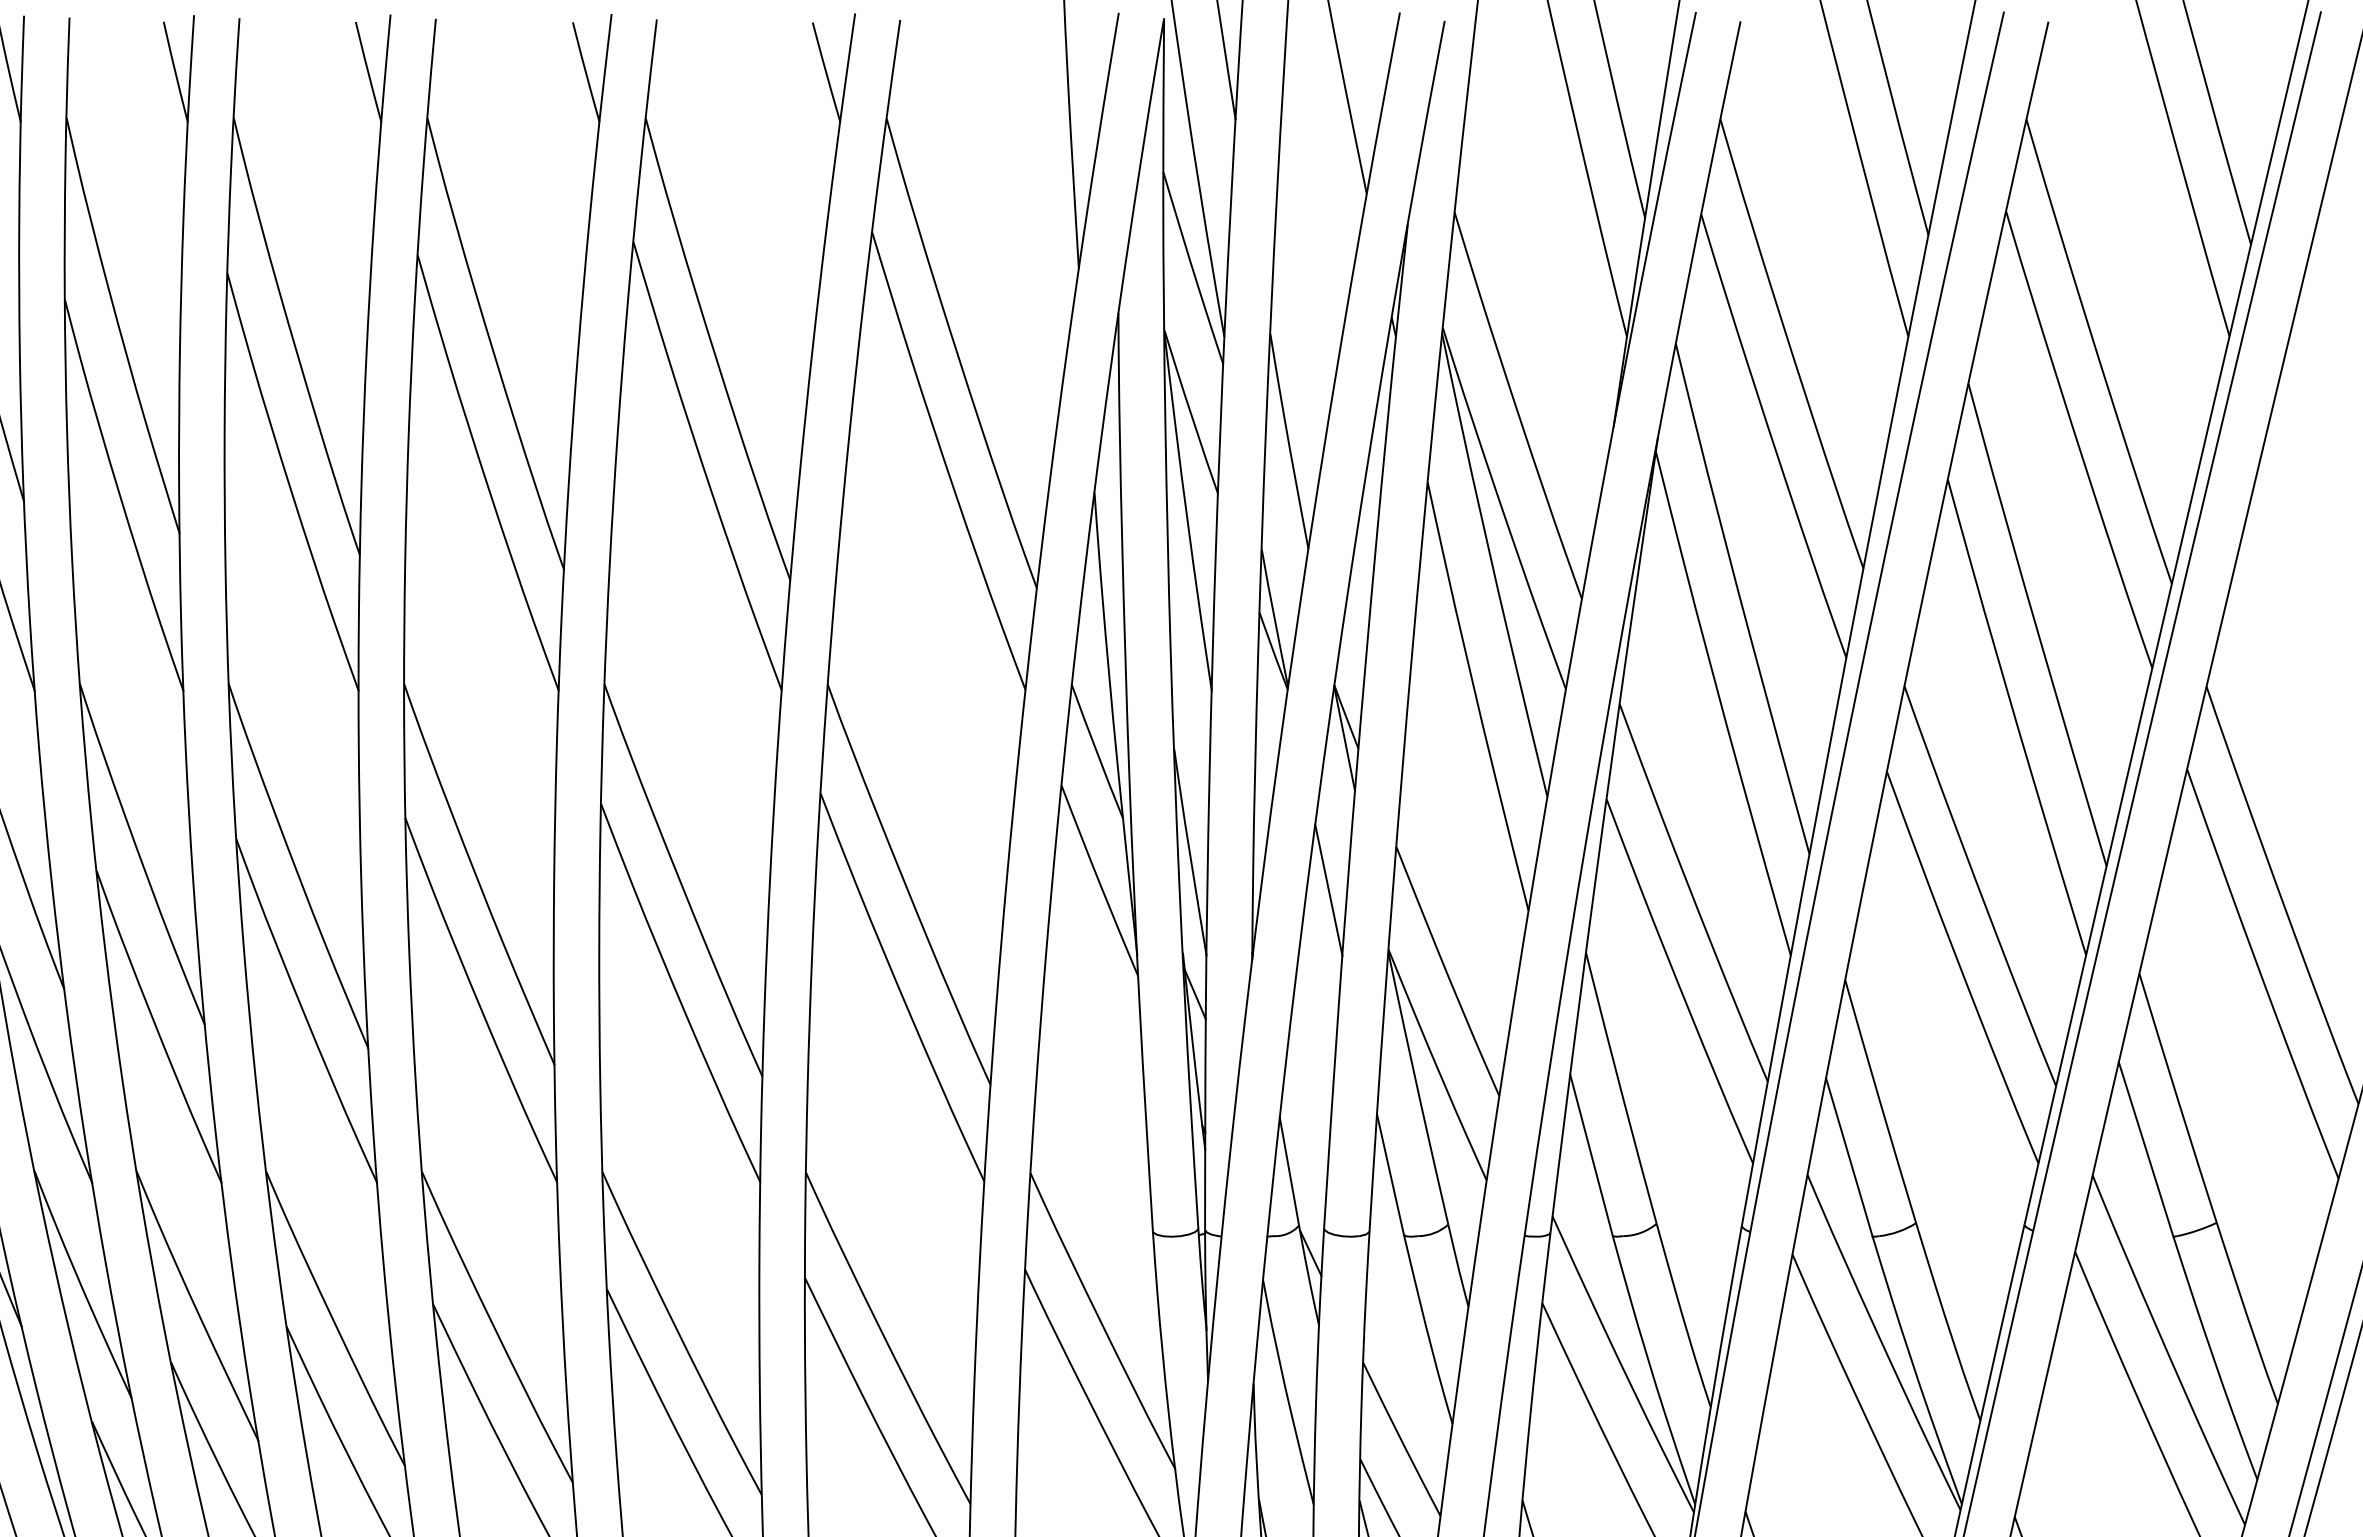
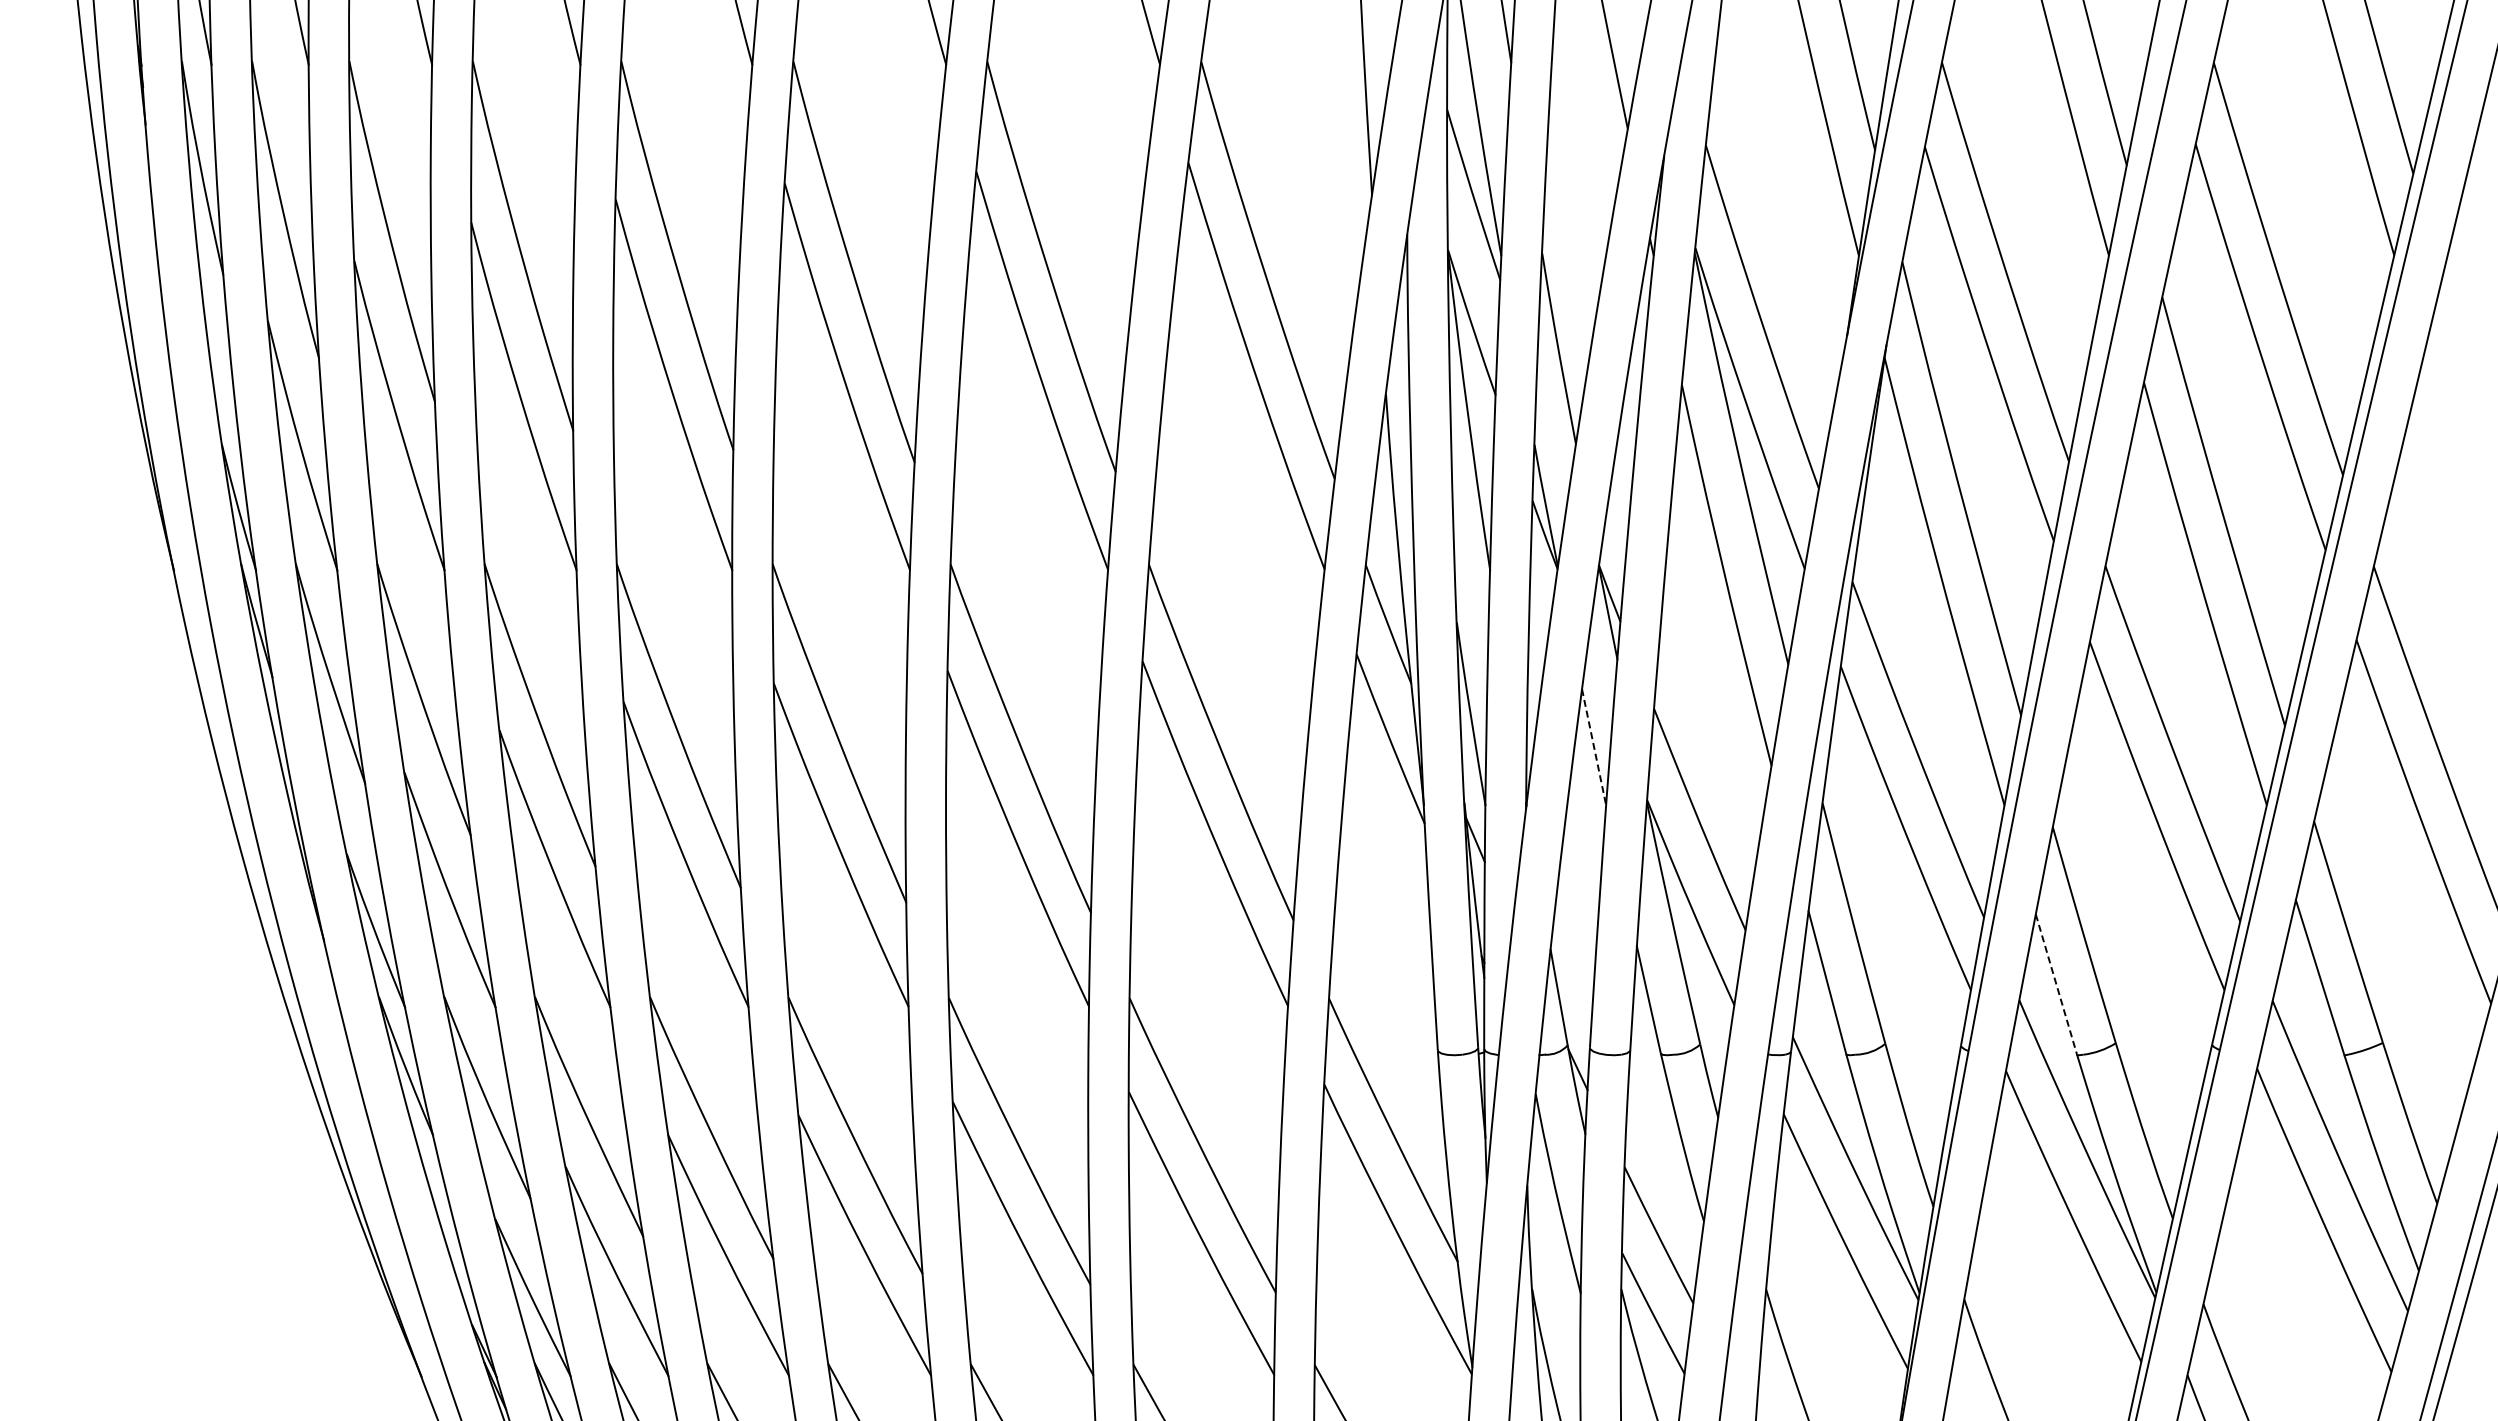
line: (1329, 890) -> (1594, 747), solid -> dashed
line: (1849, 1158) -> (2056, 985), solid -> dashed

